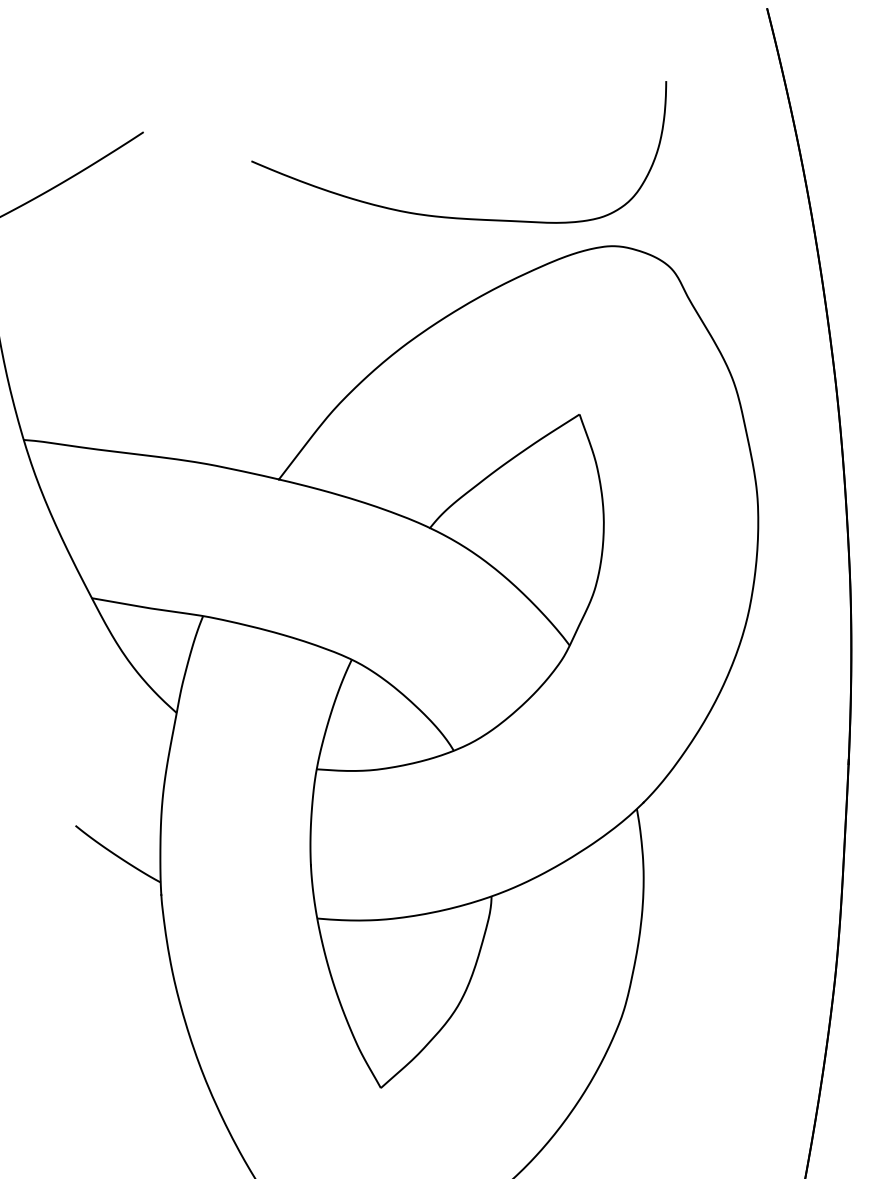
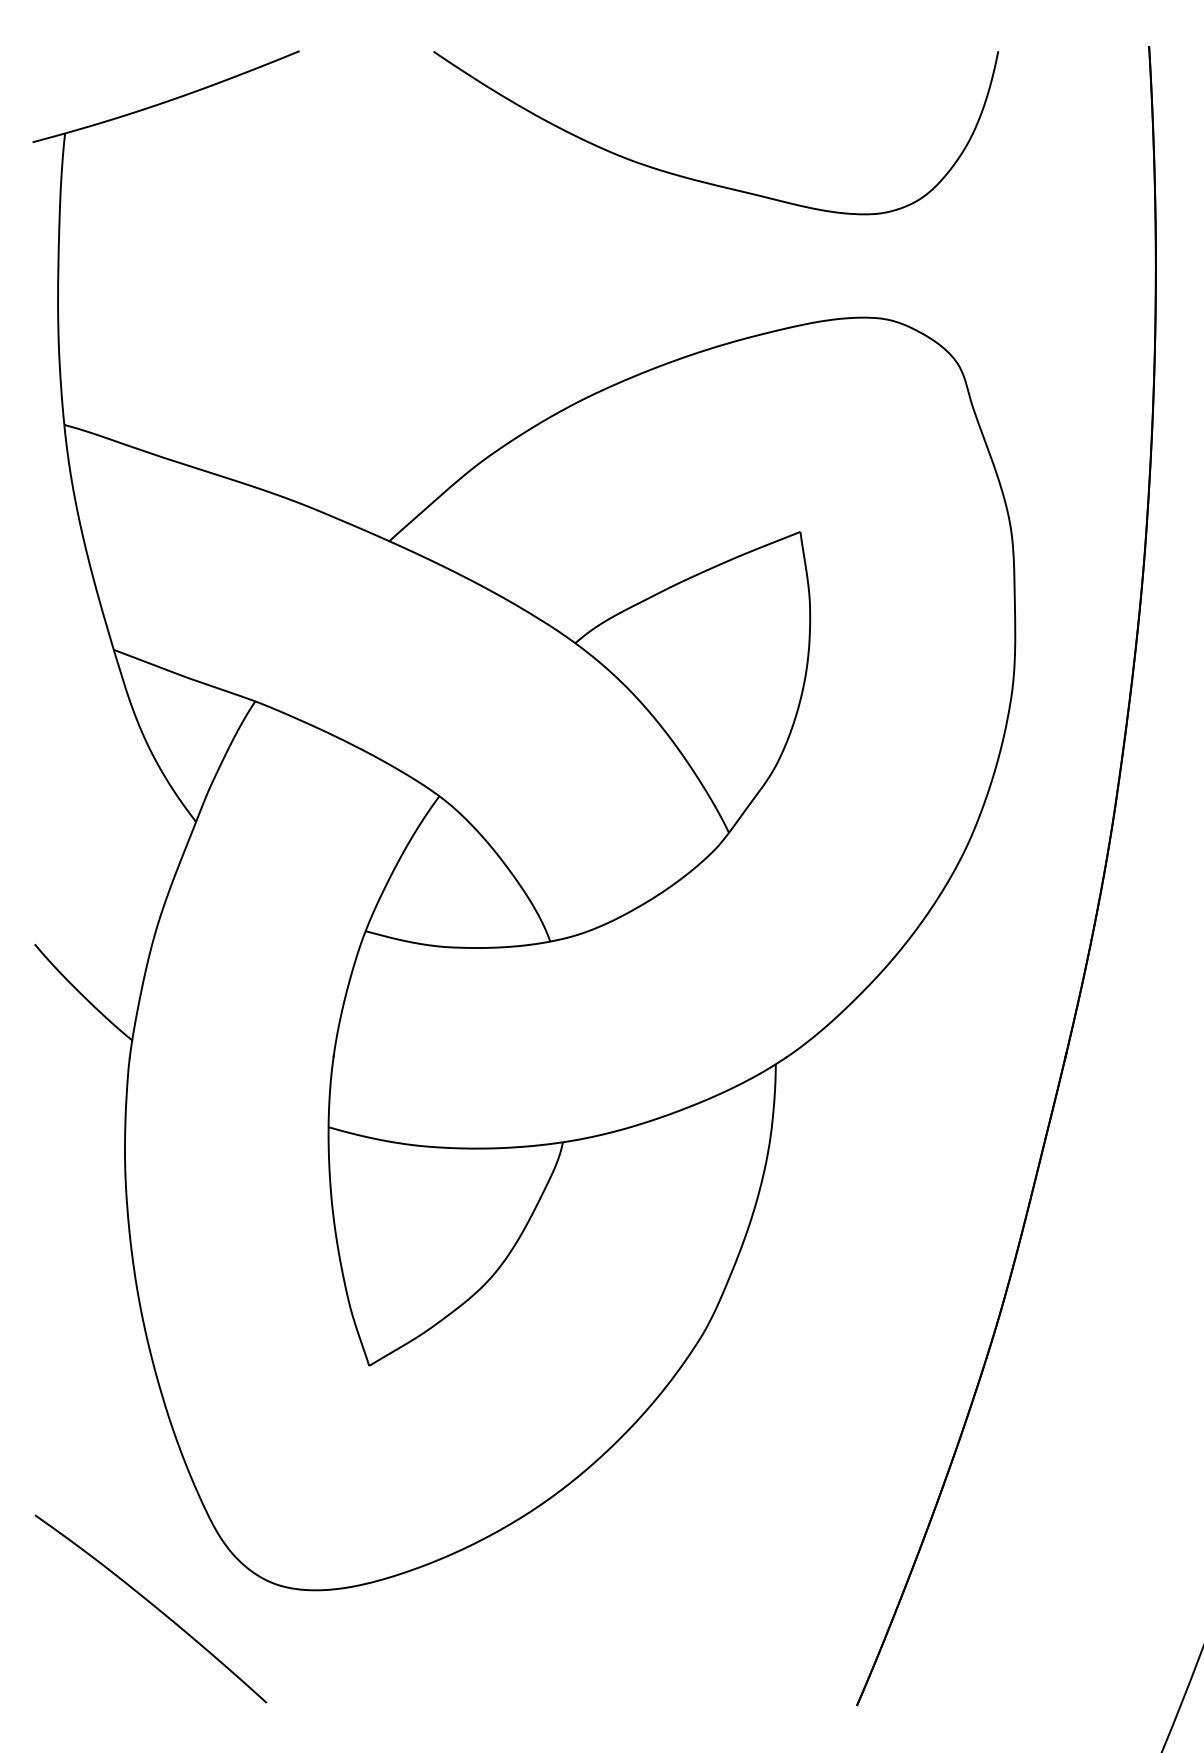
curve: (469, 218) -> (705, 181), moved

